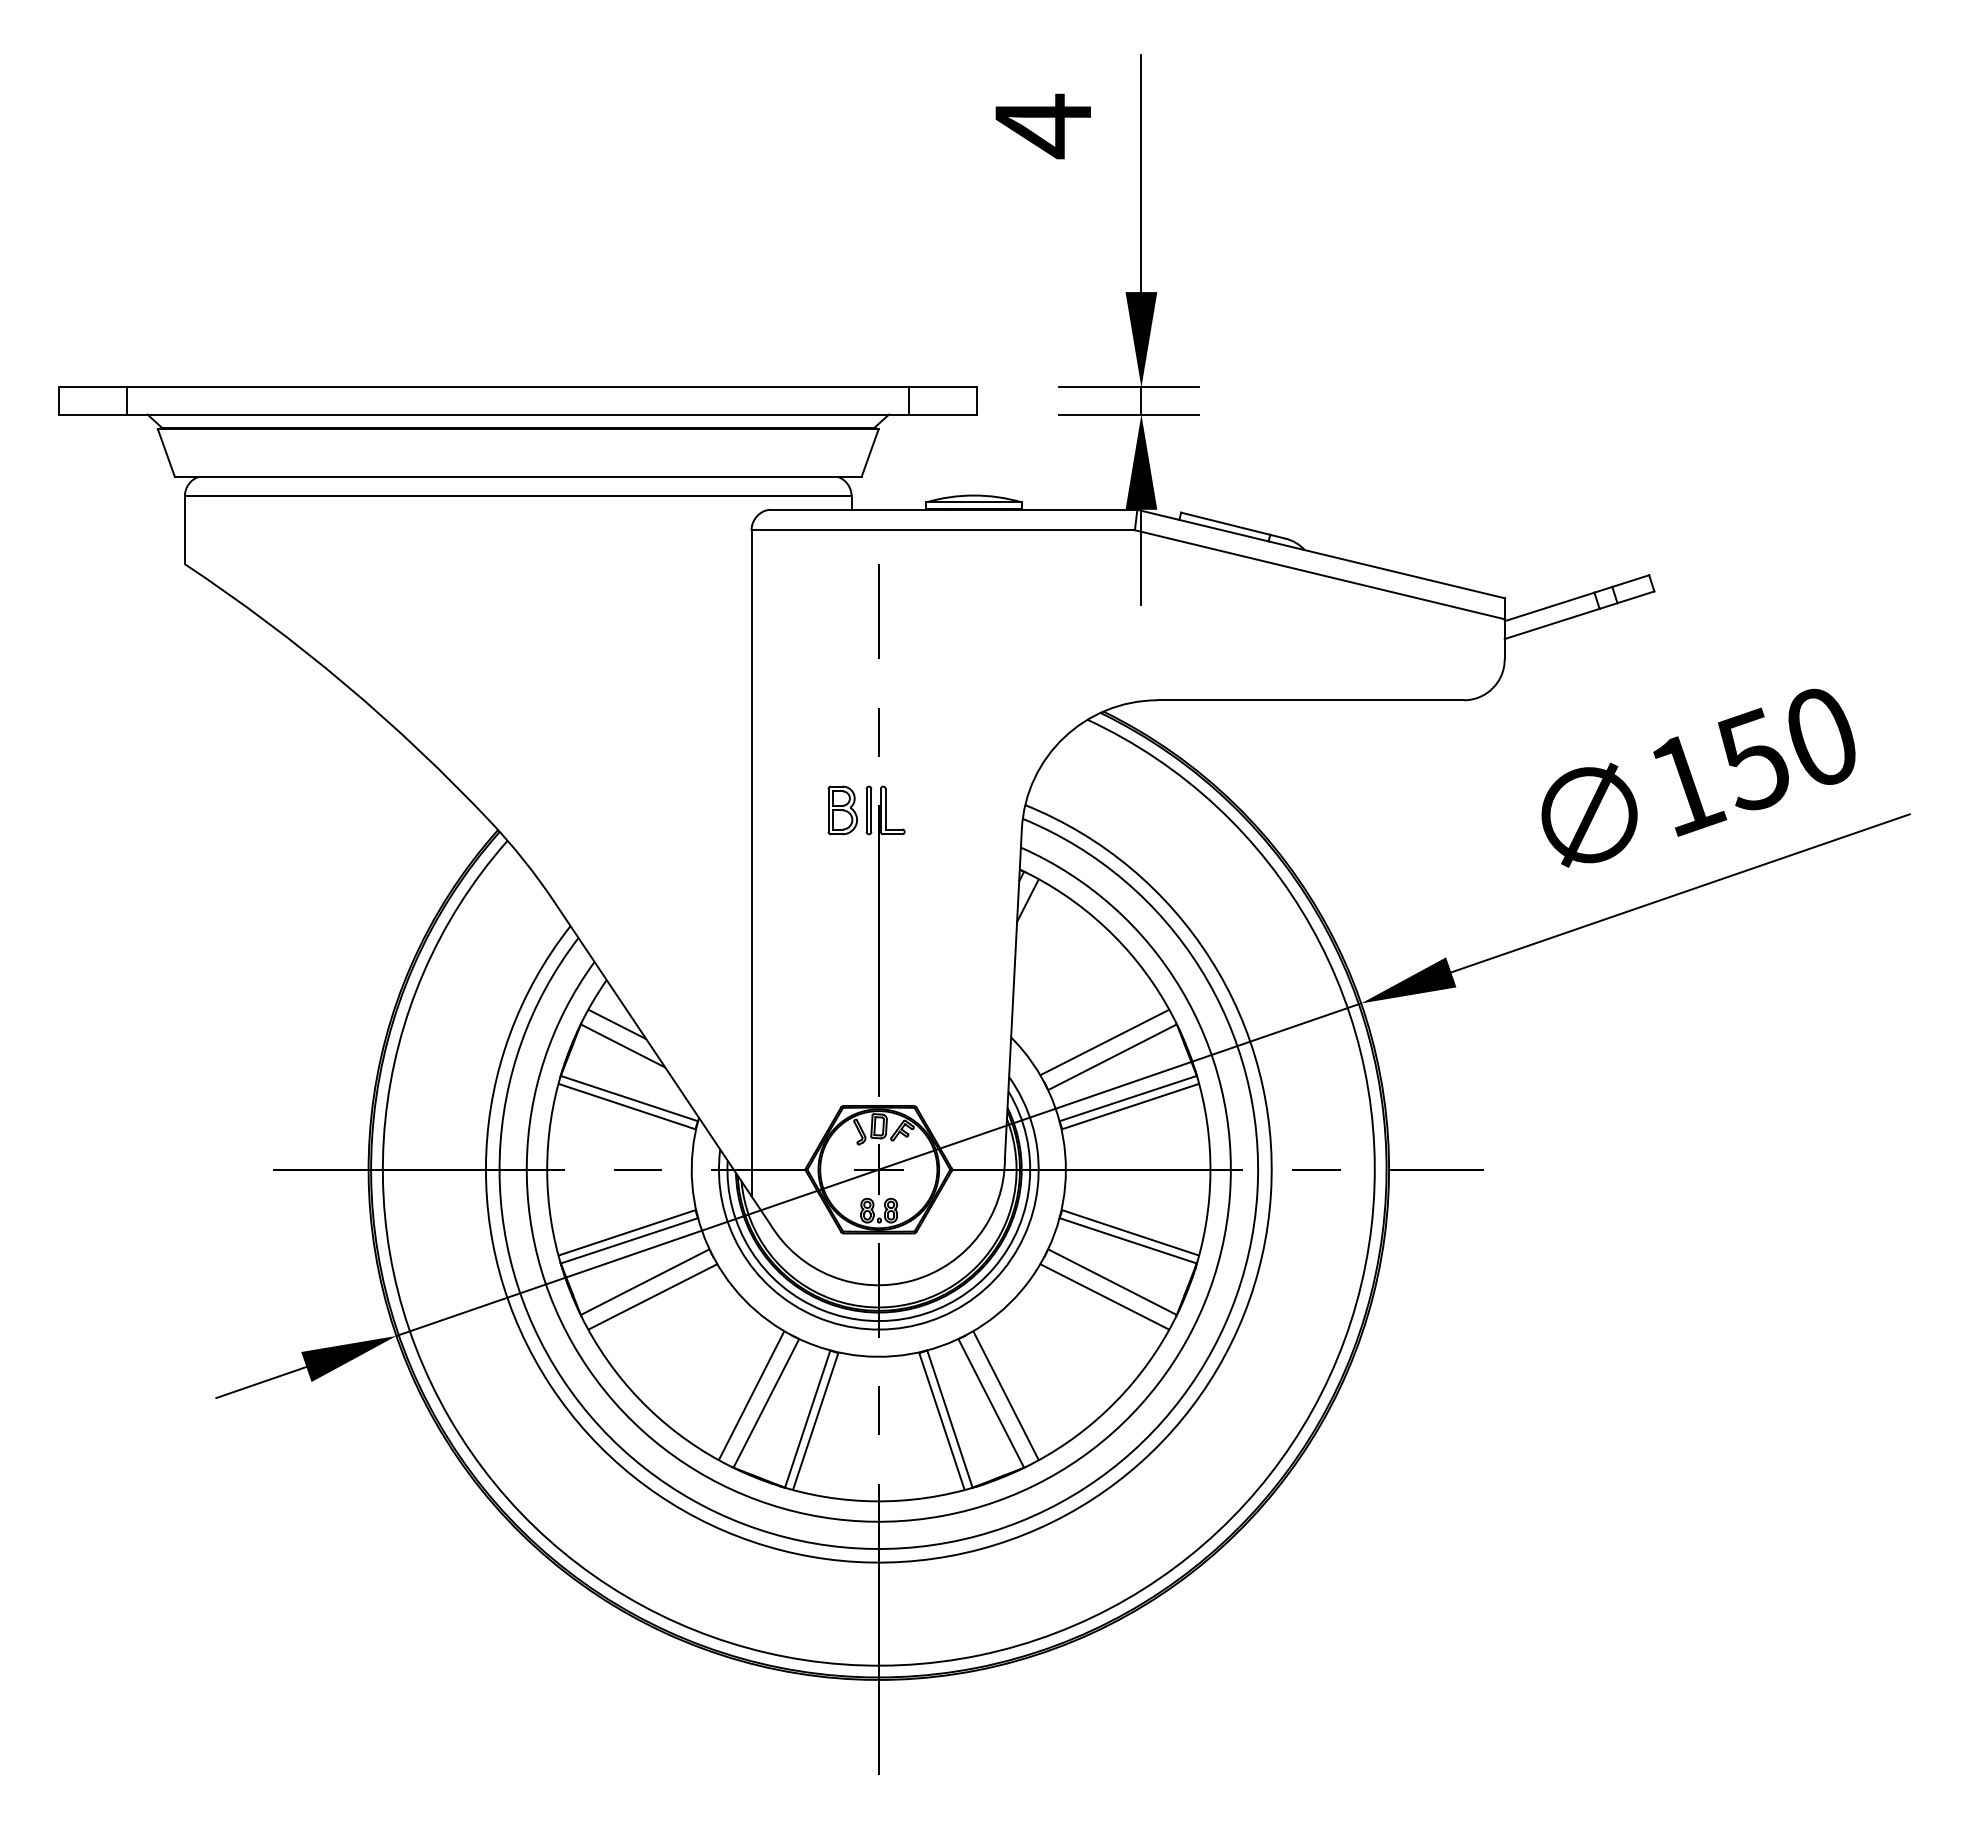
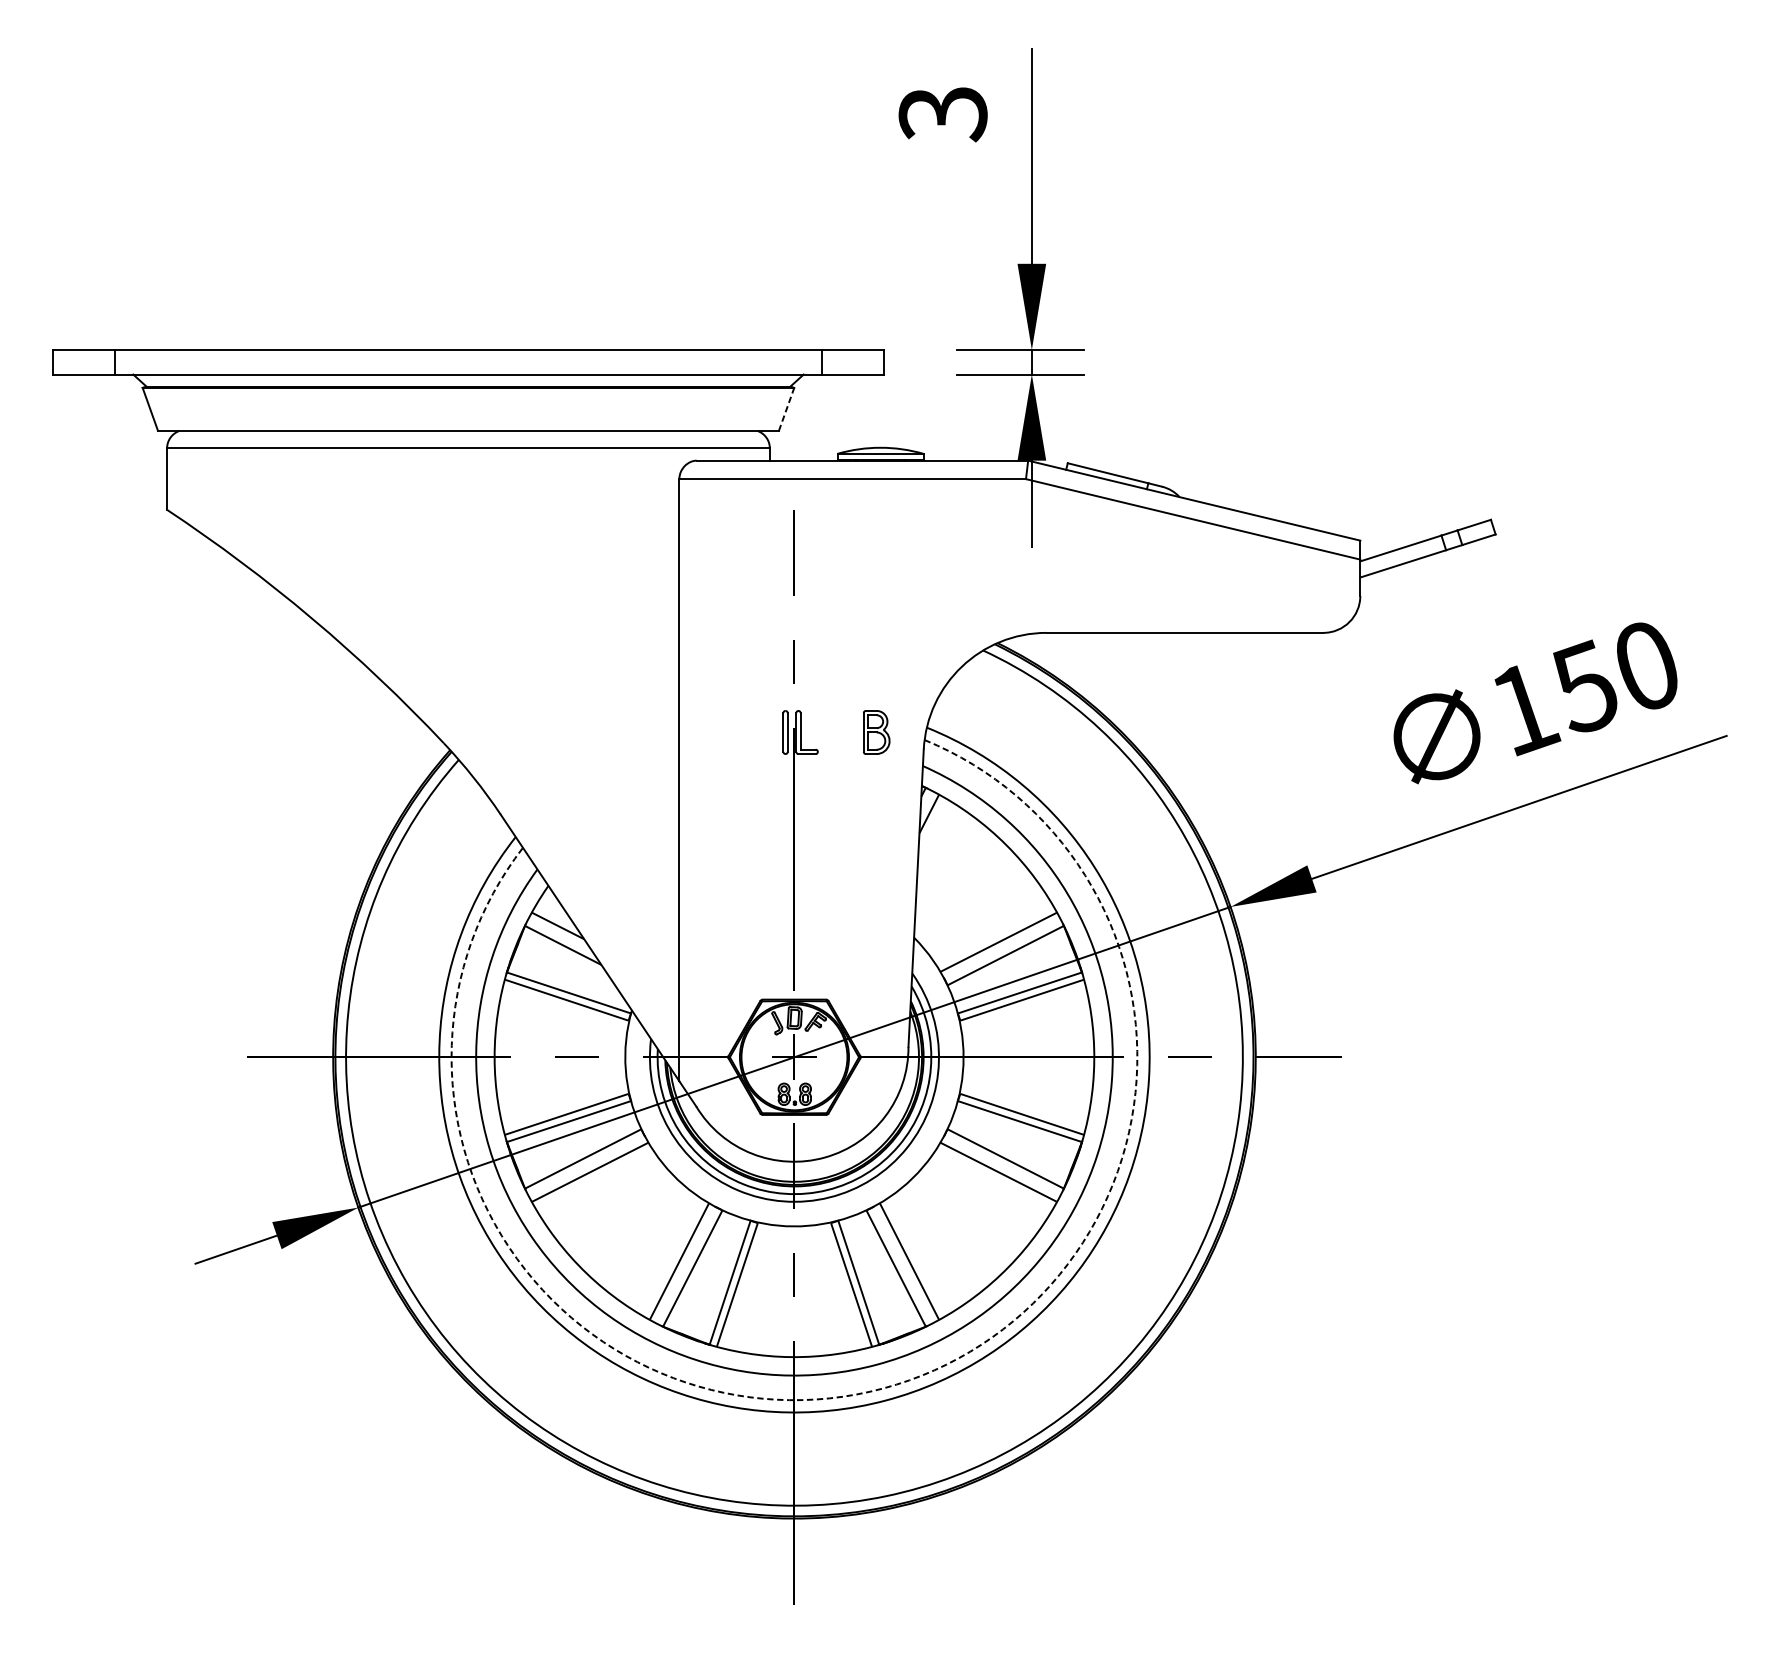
text: (1043, 126) -> (943, 114), 4 -> 3
line: (870, 452) -> (786, 408), solid -> dashed
part: (842, 810) -> (876, 732), moved
arc: (977, 1536) -> (883, 1388), solid -> dashed

